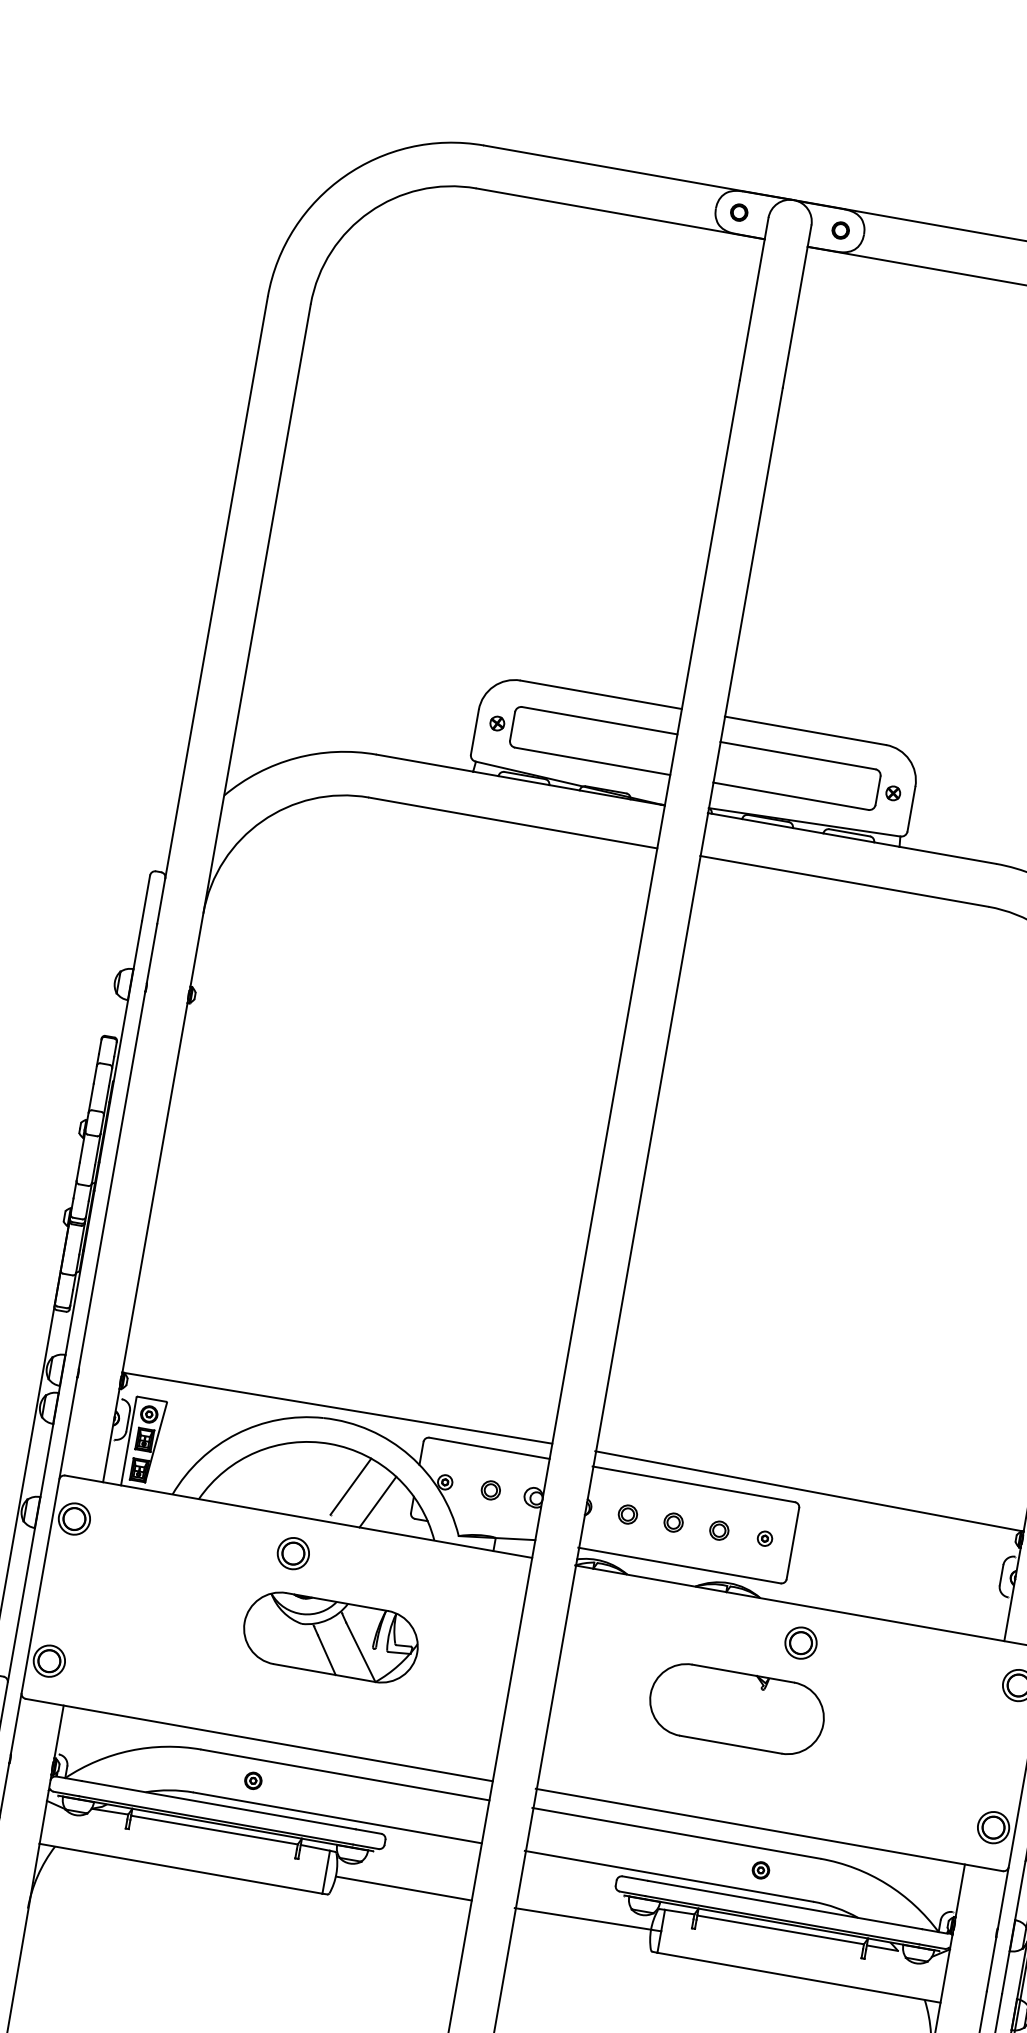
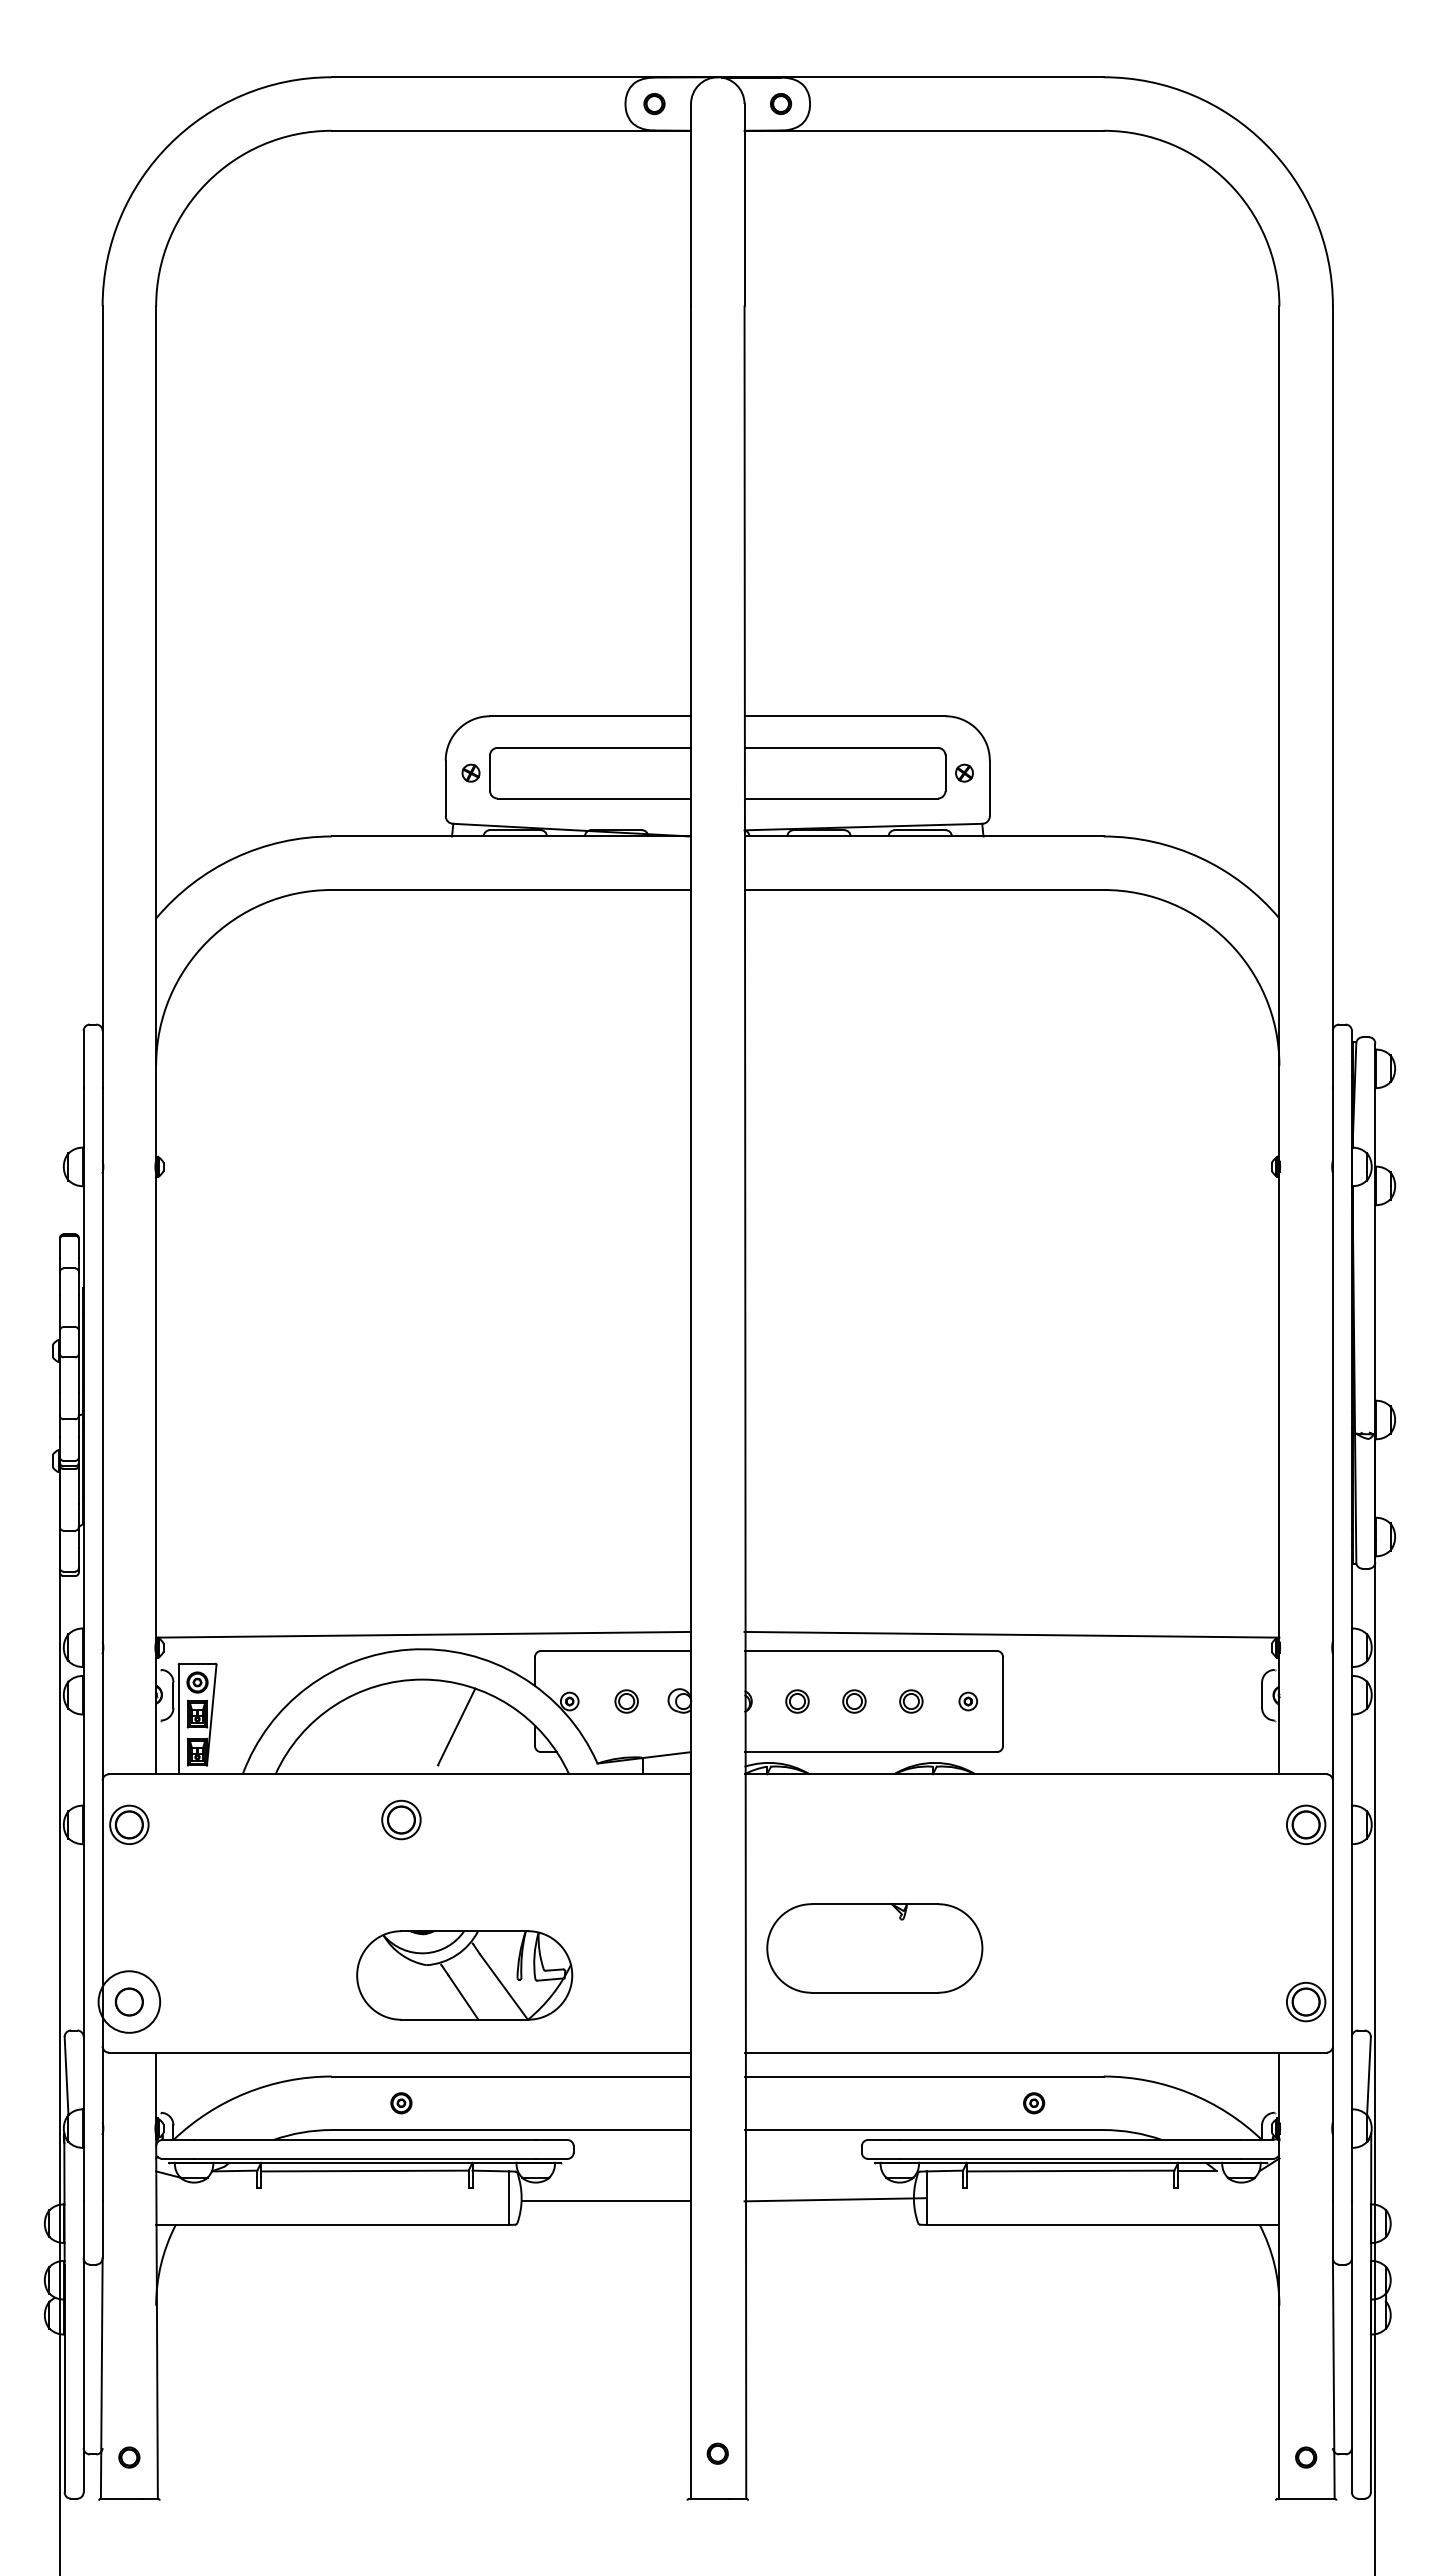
line: (377, 1501) -> (492, 1739), removed
part: (330, 1637) -> (464, 1975), moved
part: (801, 1642) -> (1034, 1819), removed
circle: (49, 1660) -> (129, 2001), size x1.6
part: (736, 1709) -> (874, 1948), moved

